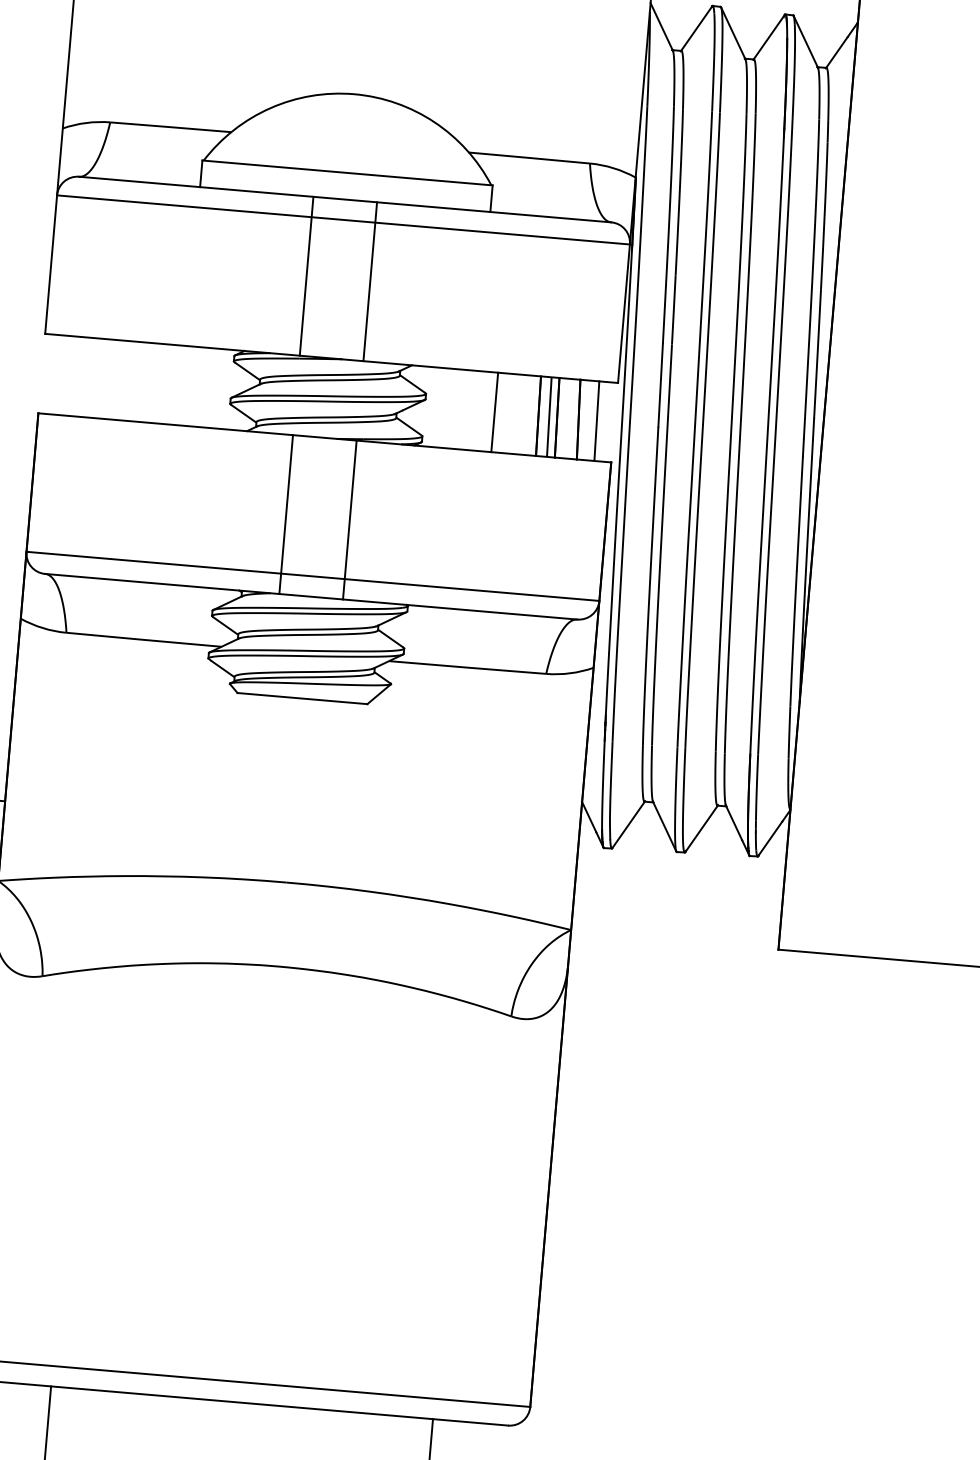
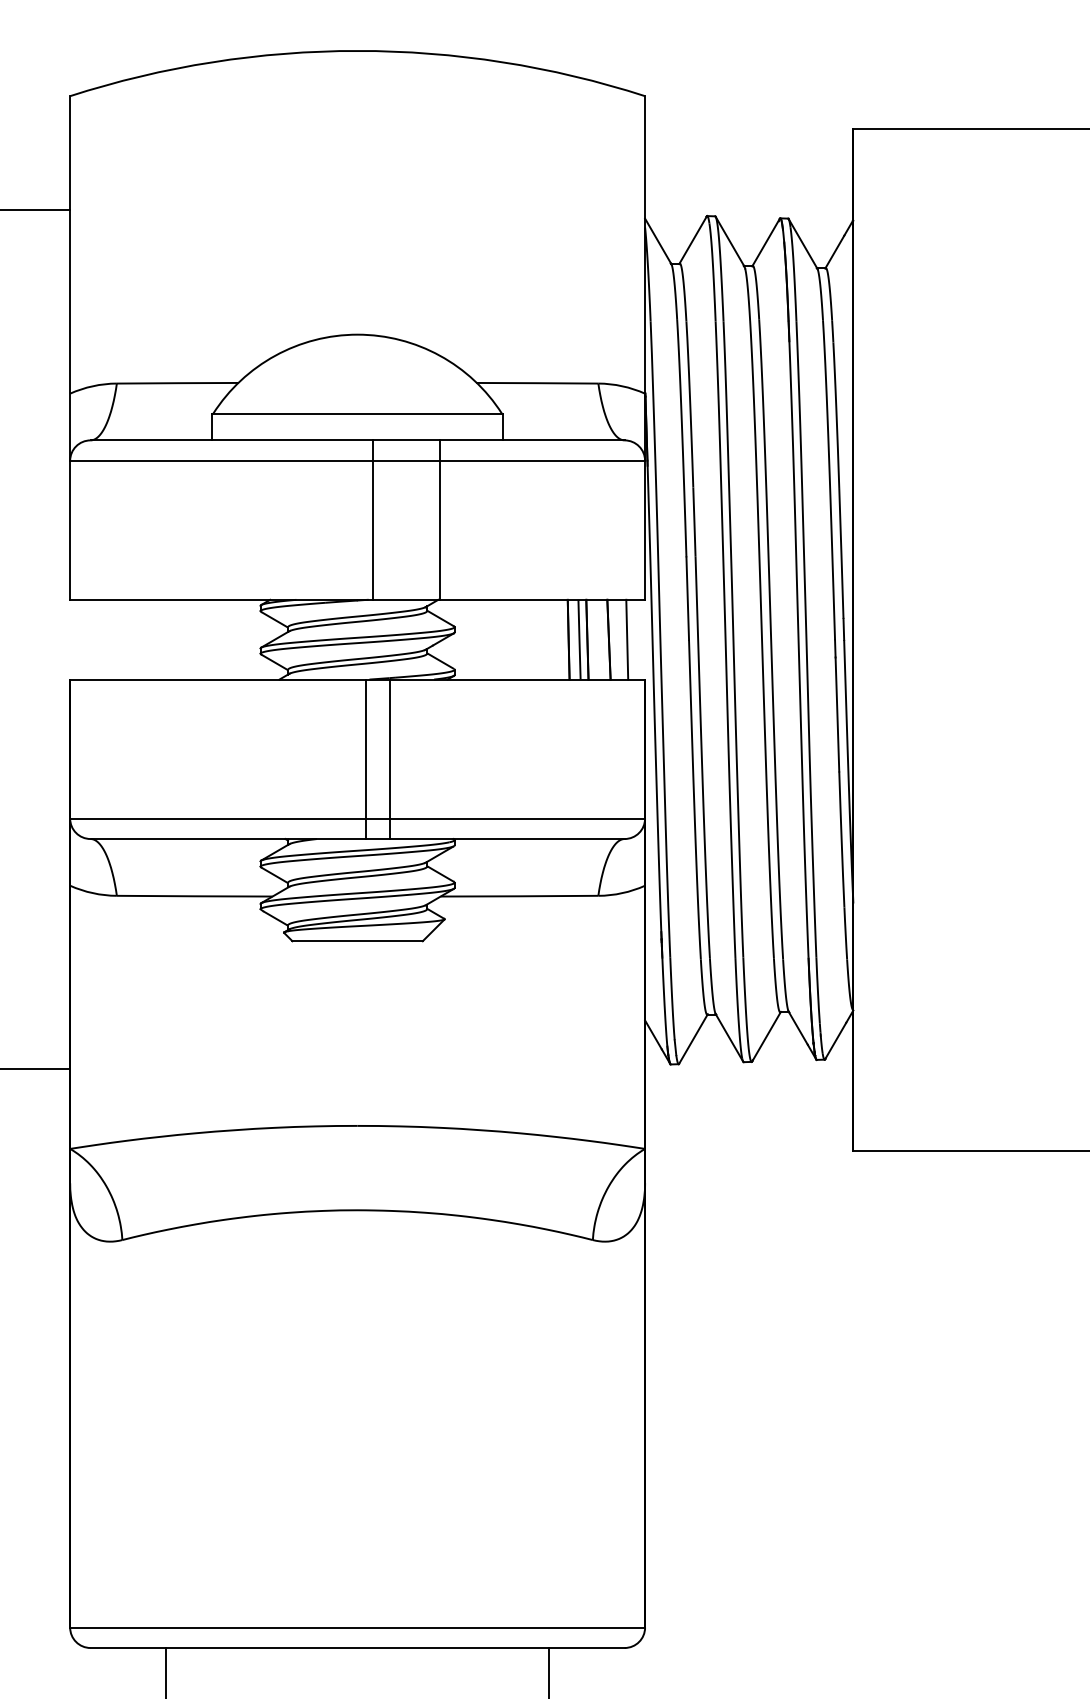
line: (306, 275) -> (372, 519), moved
line: (370, 281) -> (439, 519), moved
line: (494, 412) -> (524, 639), removed
line: (285, 514) -> (365, 759), moved

